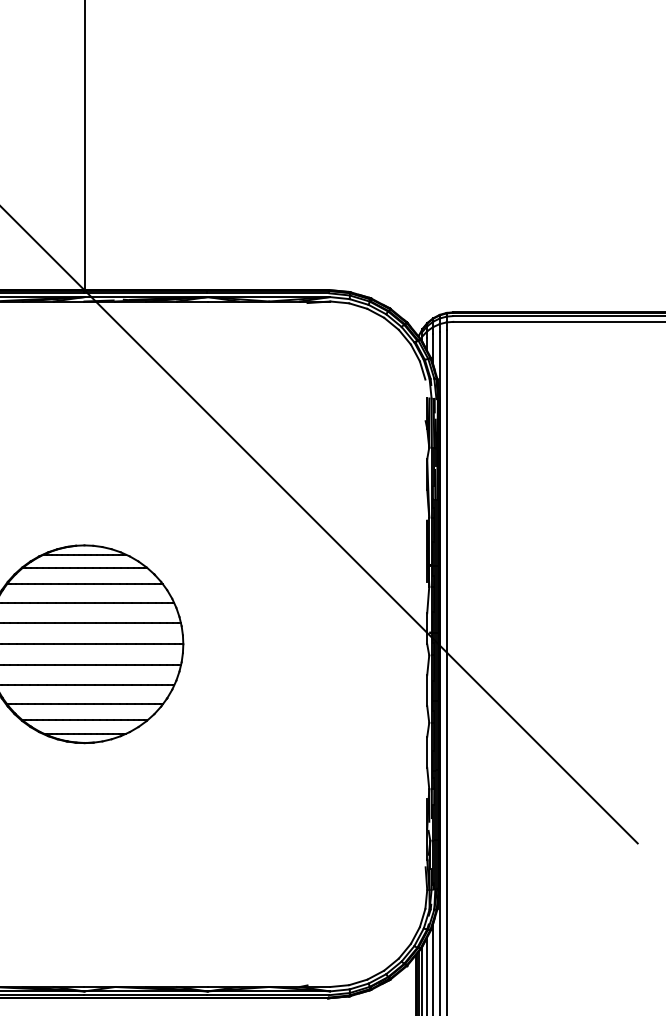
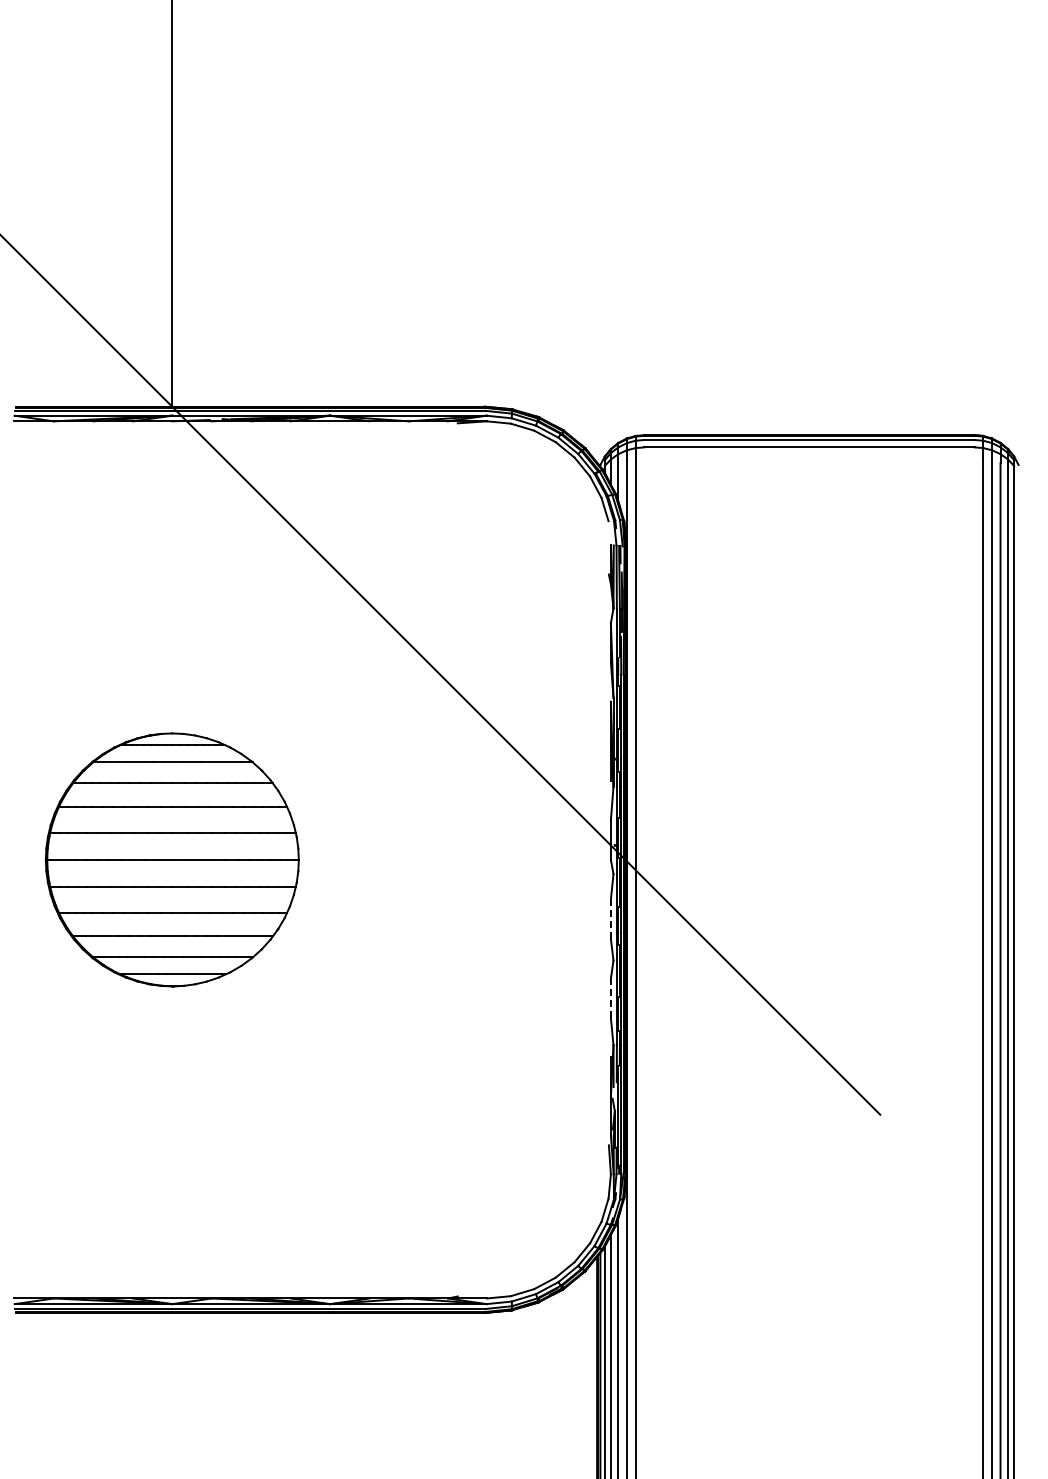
line: (426, 690) -> (610, 919), solid -> dashed
line: (426, 752) -> (610, 998), solid -> dashed

